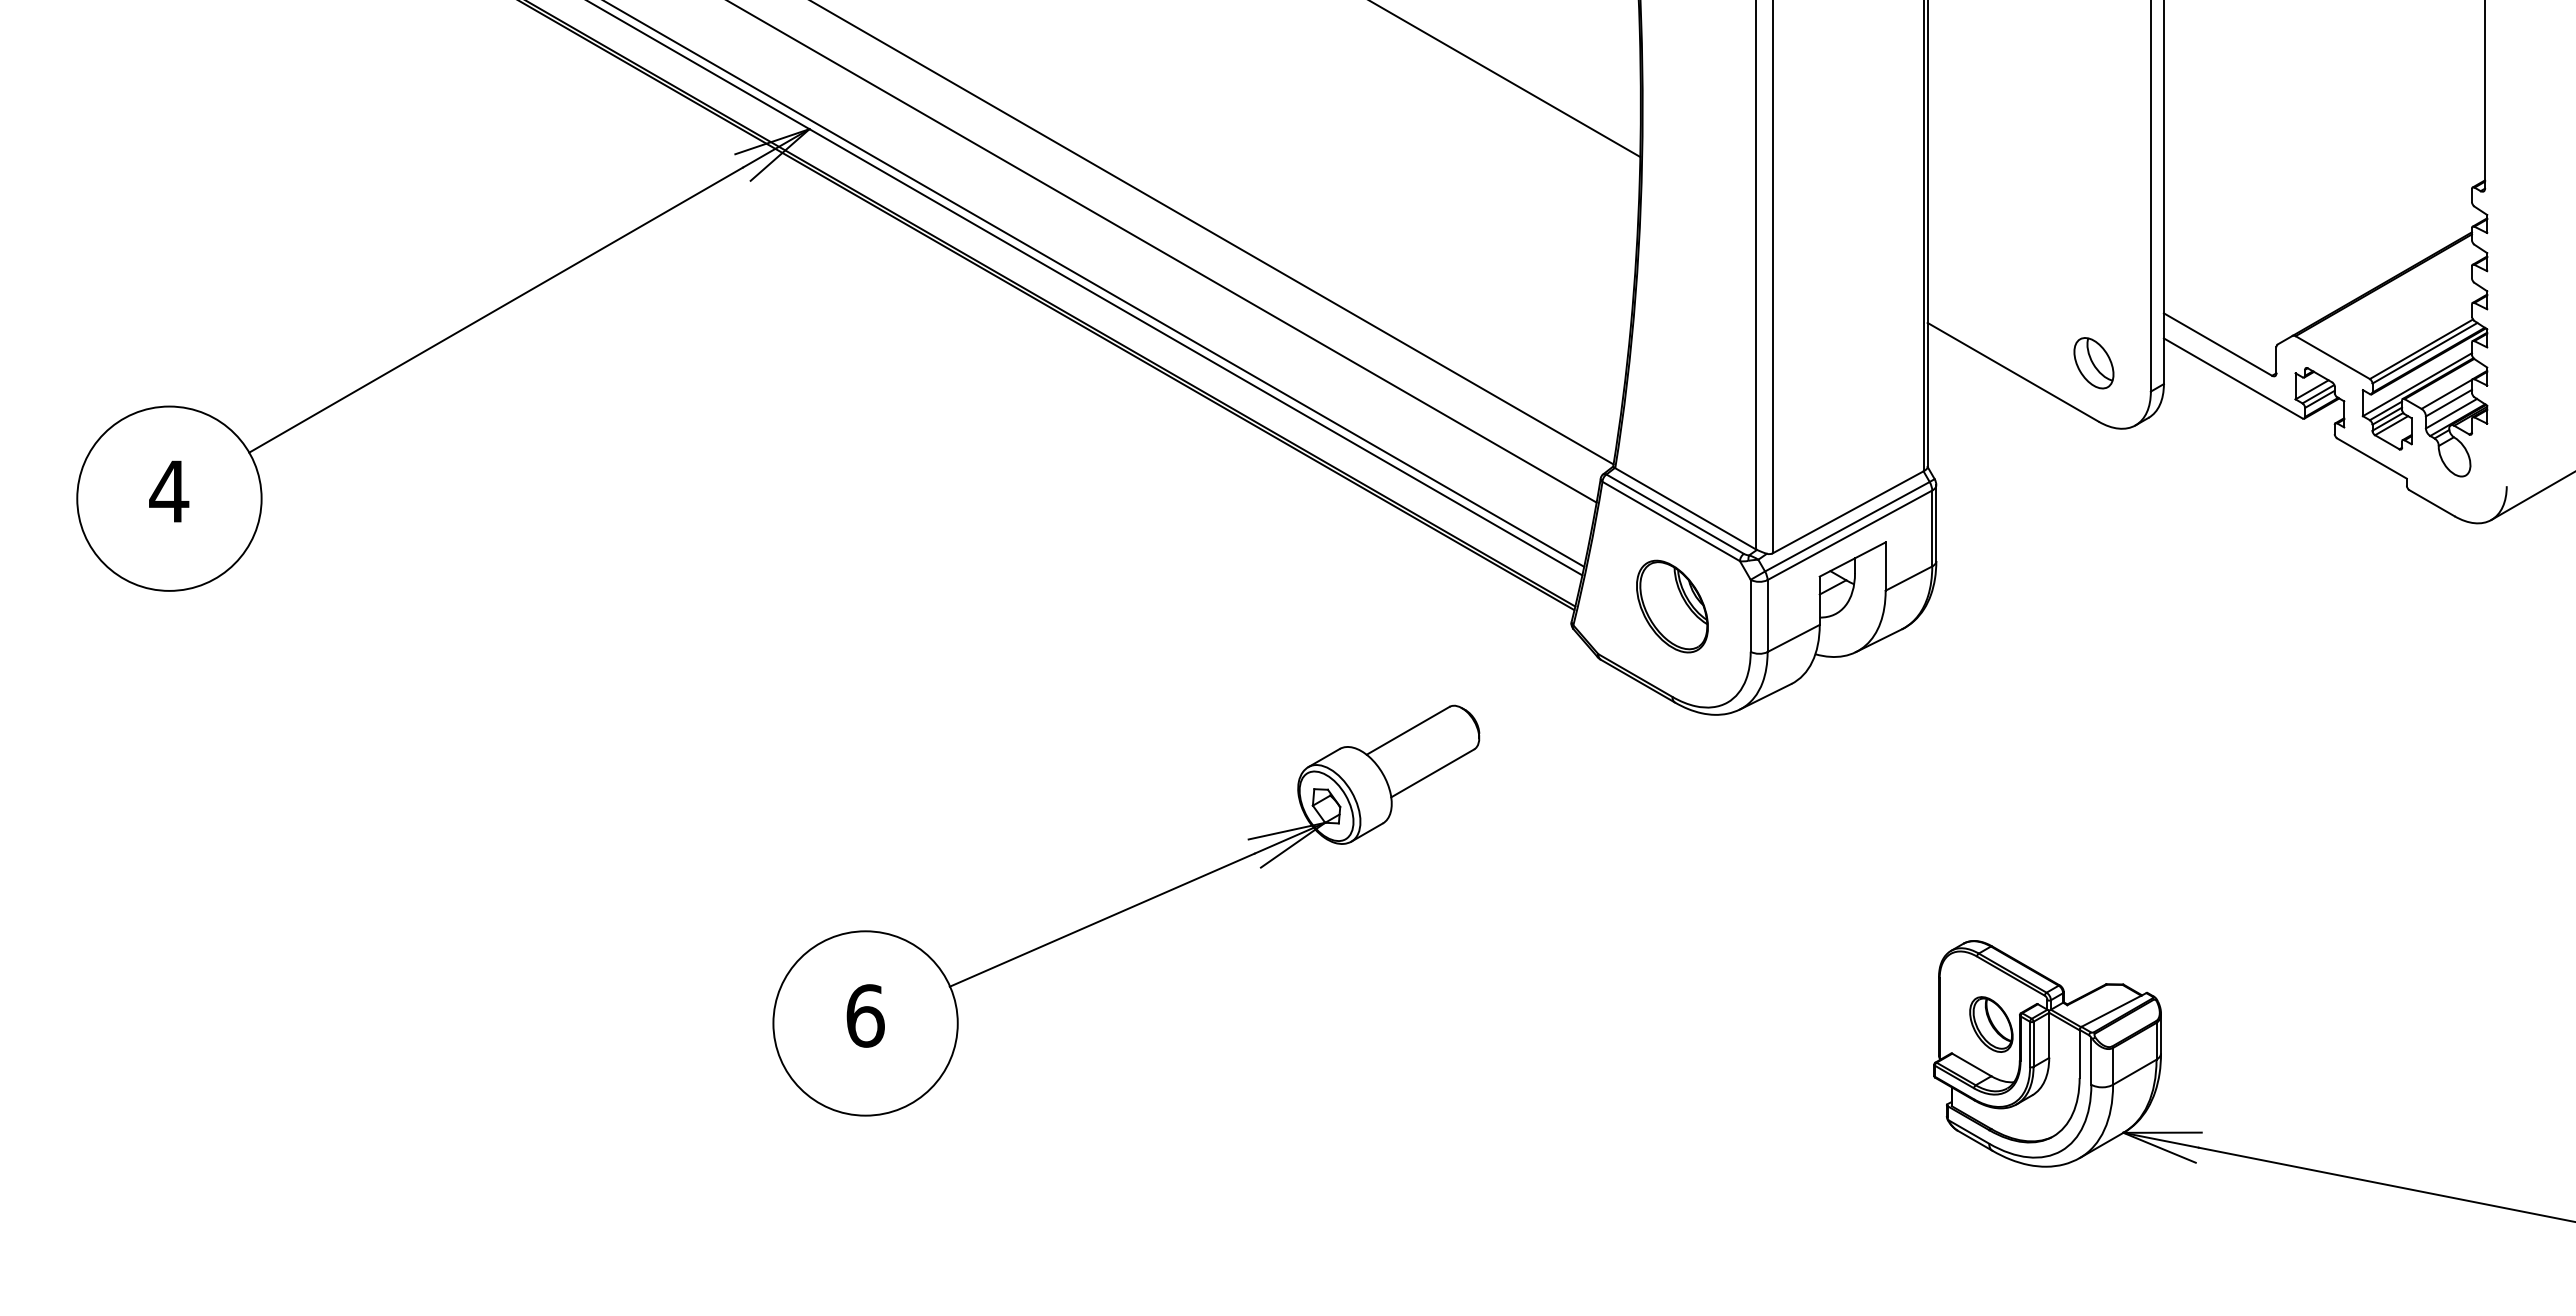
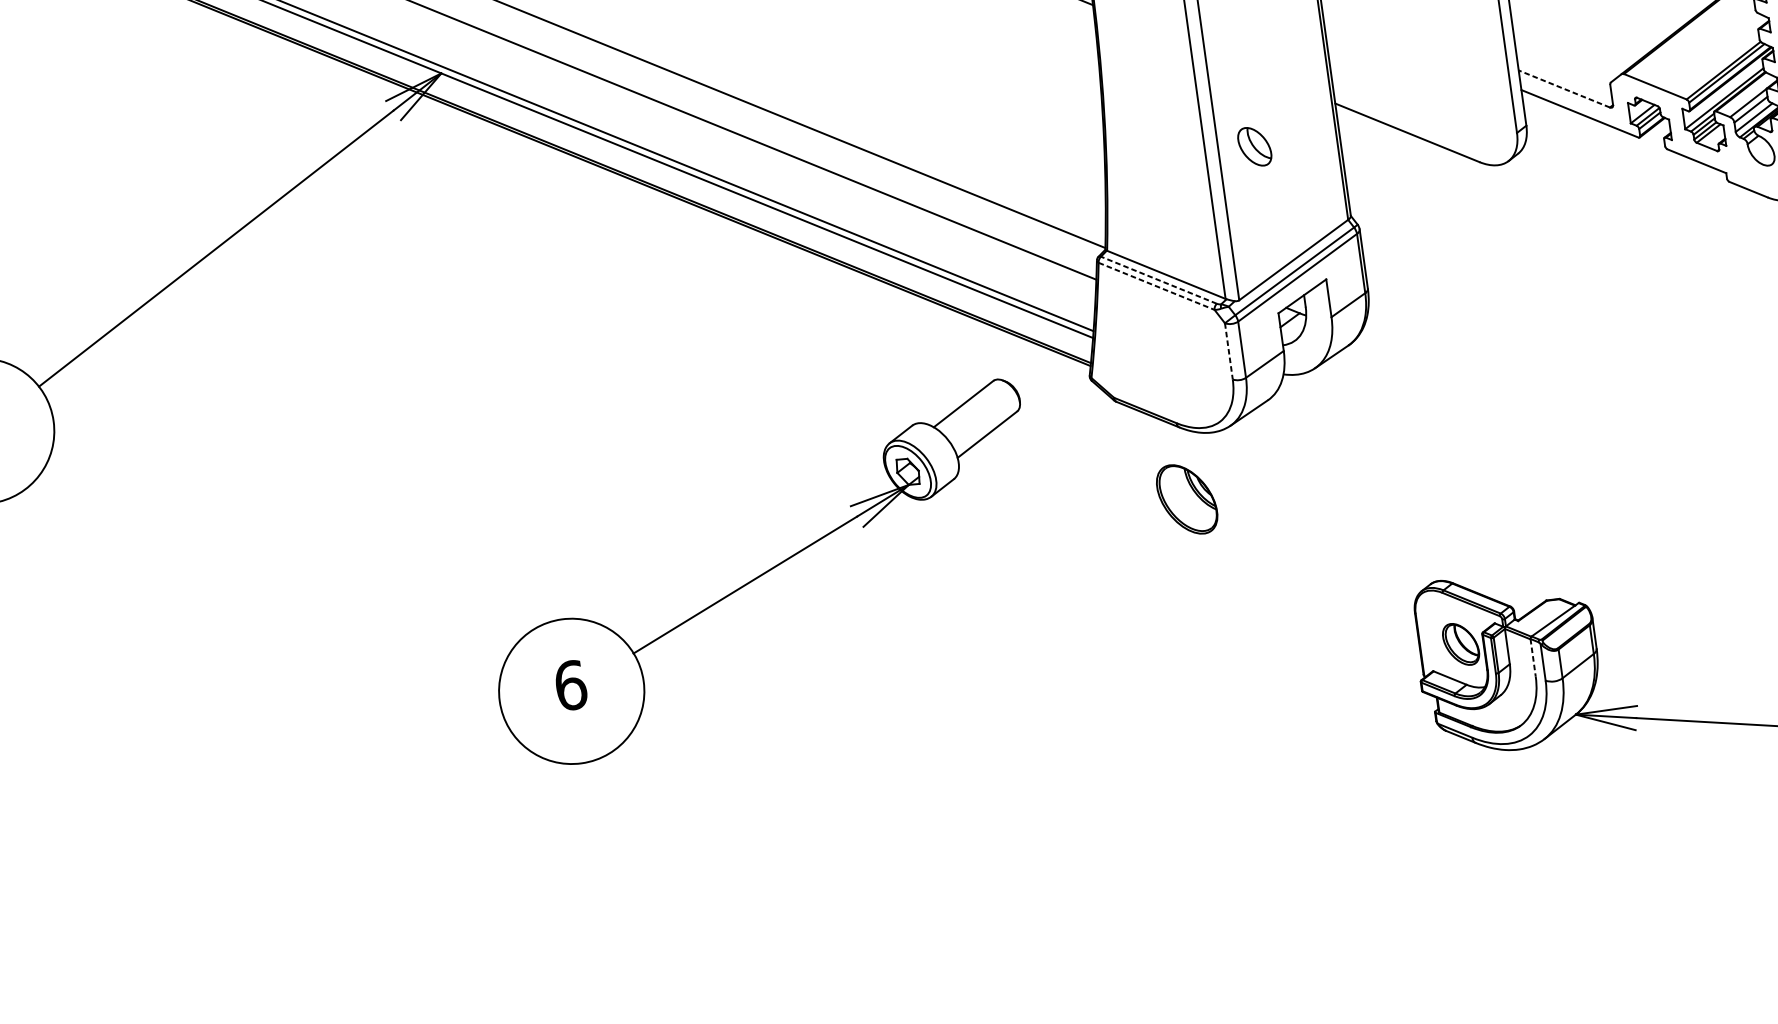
line: (2217, 344) -> (1563, 89), solid -> dashed
part: (2093, 363) -> (1254, 147), moved
line: (1674, 513) -> (1158, 279), solid -> dashed
line: (1671, 521) -> (1156, 286), solid -> dashed
part: (1672, 606) -> (1187, 499), moved
line: (1750, 615) -> (1228, 351), solid -> dashed
part: (1126, 910) -> (763, 574), moved
line: (2079, 1054) -> (1533, 658), solid -> dashed

